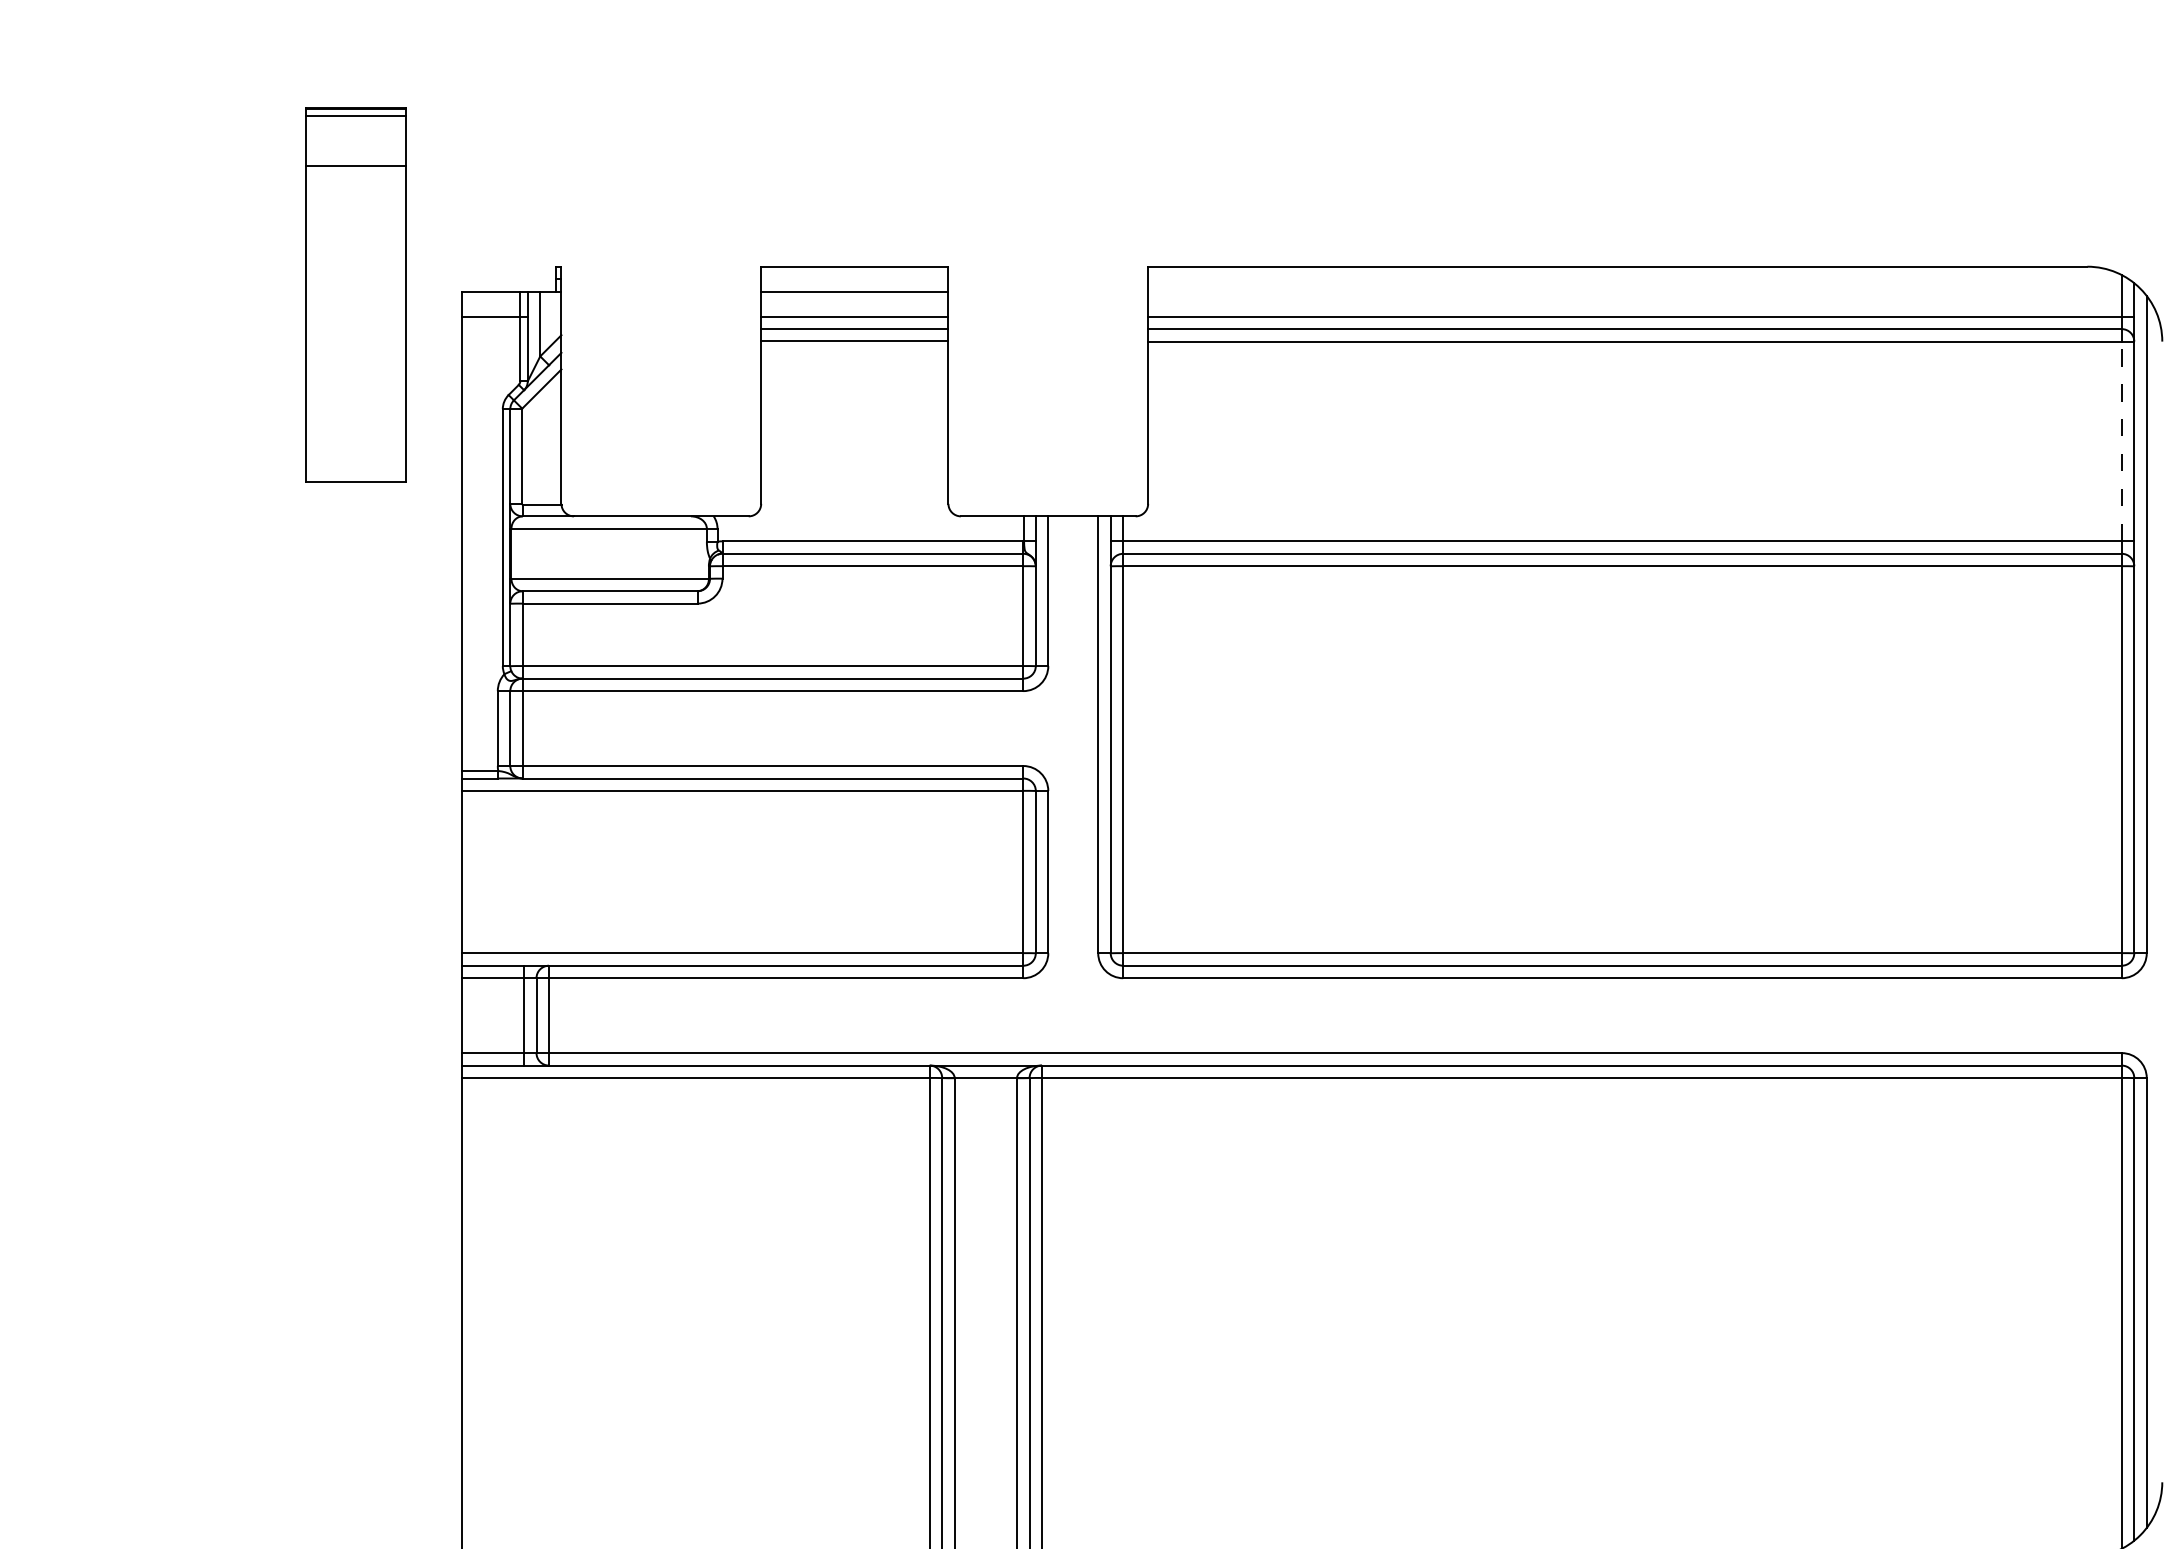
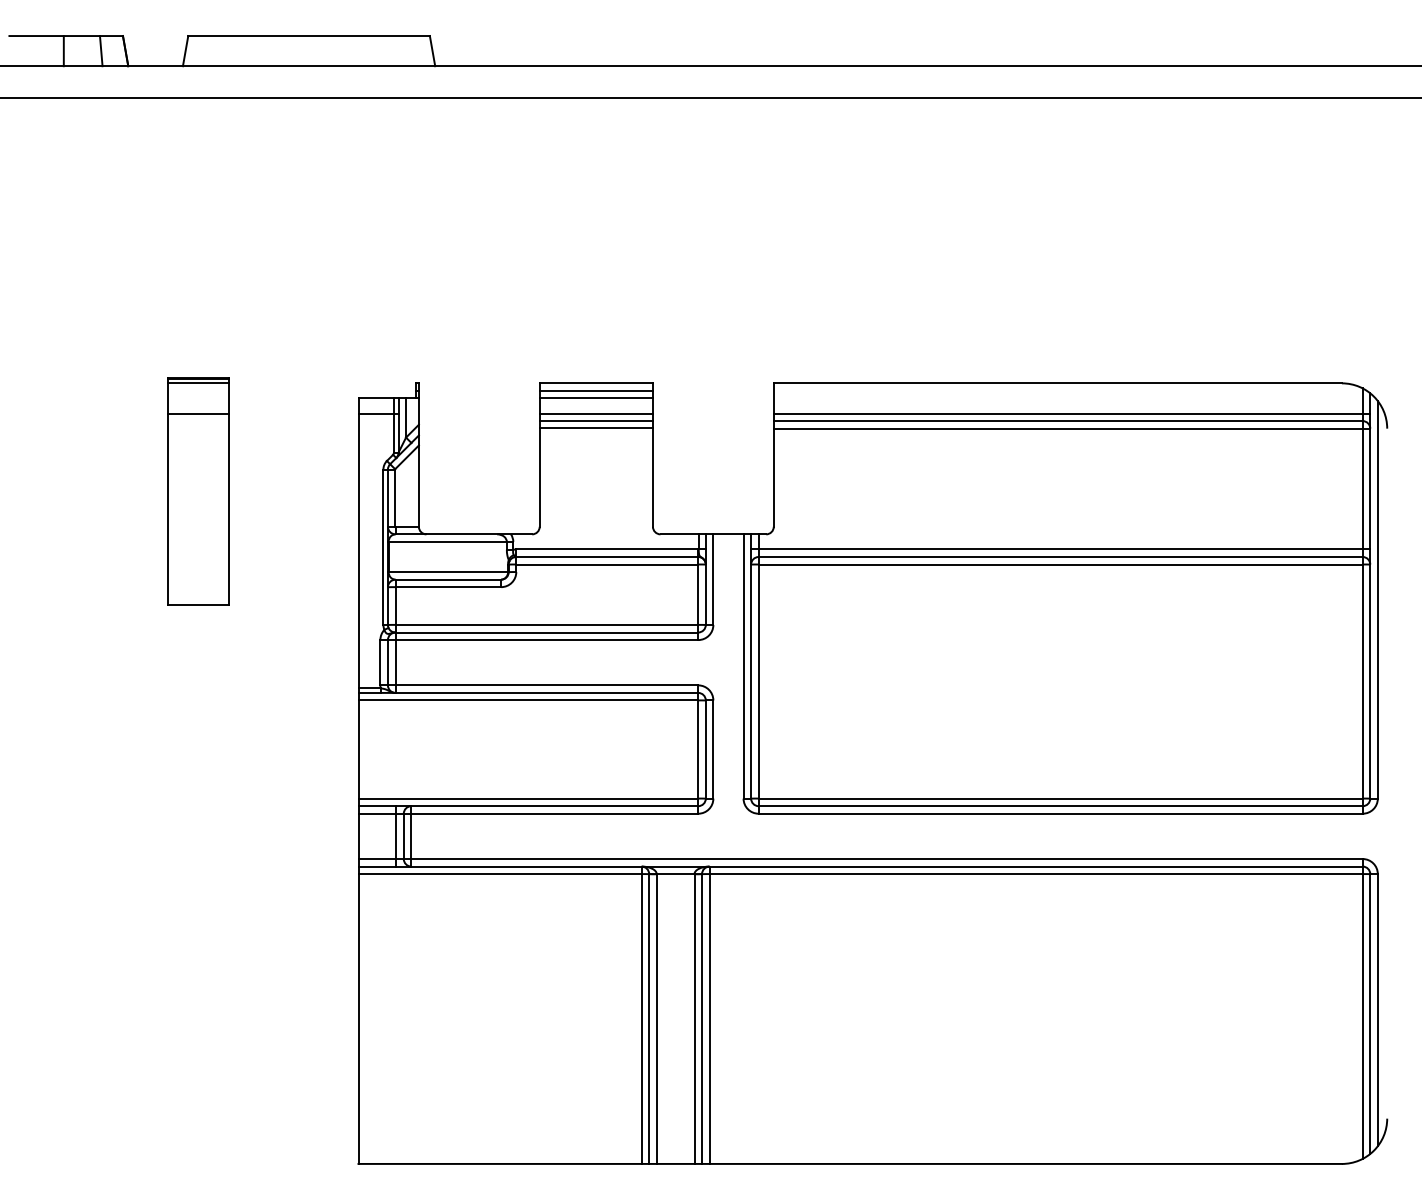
line: (853, 278) -> (595, 390), added
part: (355, 295) -> (198, 491), moved
line: (2121, 440) -> (1362, 488), dashed -> solid

